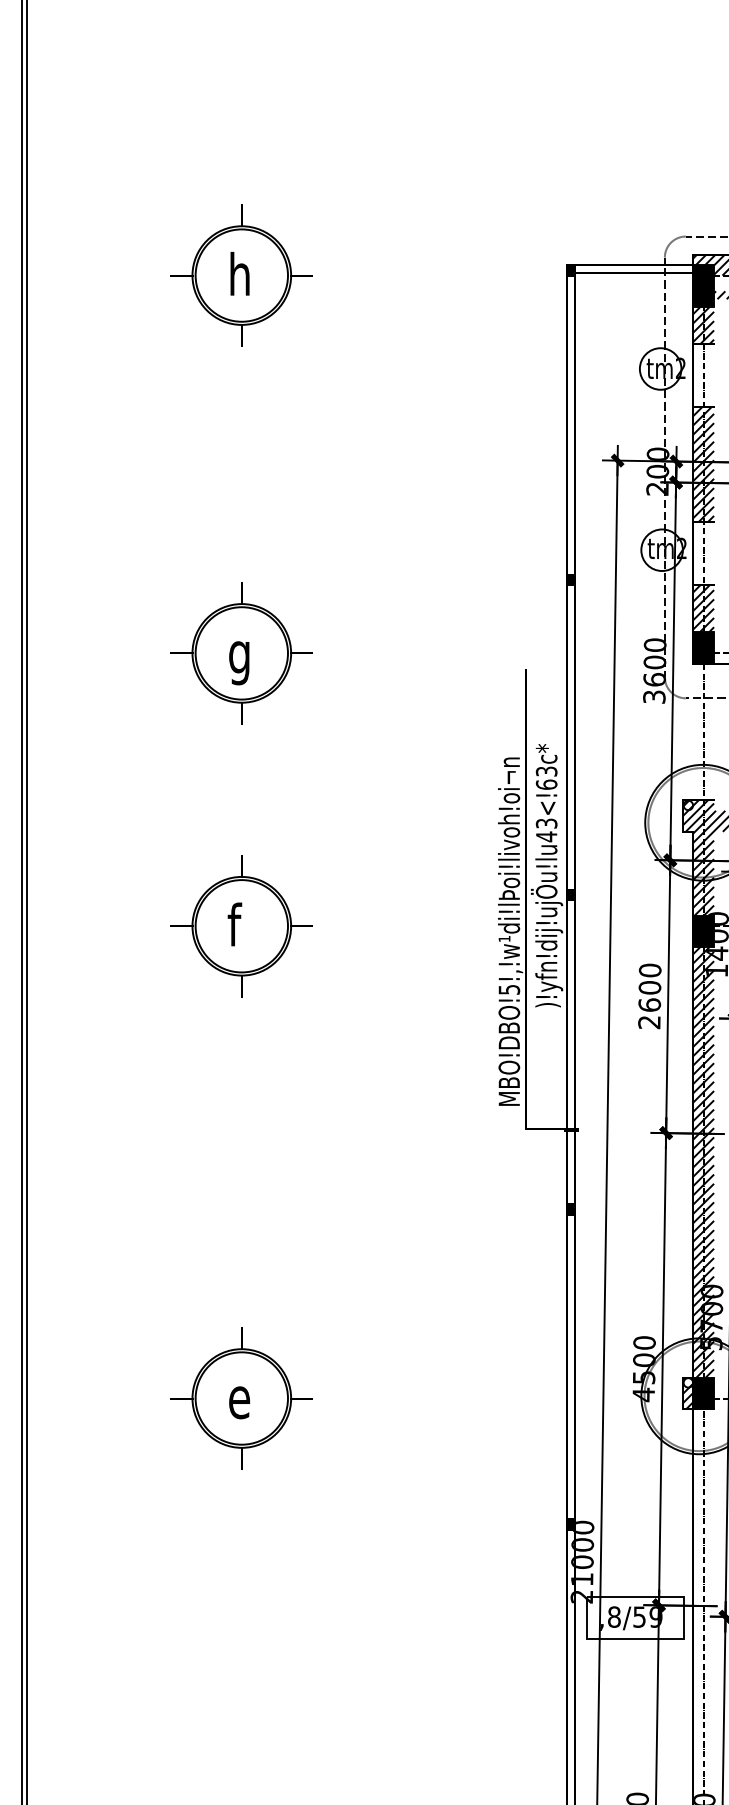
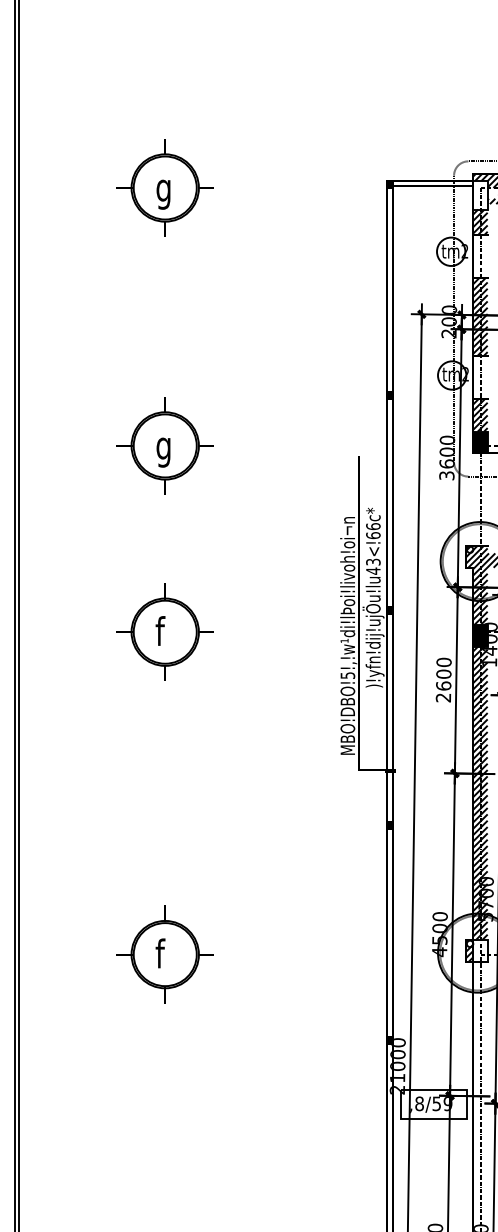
text: (239, 279) -> (163, 190), h -> g
fill: (703, 285) -> (480, 194), removed
text: (546, 771) -> (373, 526), )!yfn!dij!ujÖu!lu43<!63c* -> )!yfn!dij!ujÖu!lu43<!66c*
fill: (703, 1392) -> (480, 950), removed
text: (237, 1396) -> (162, 953), e -> f

